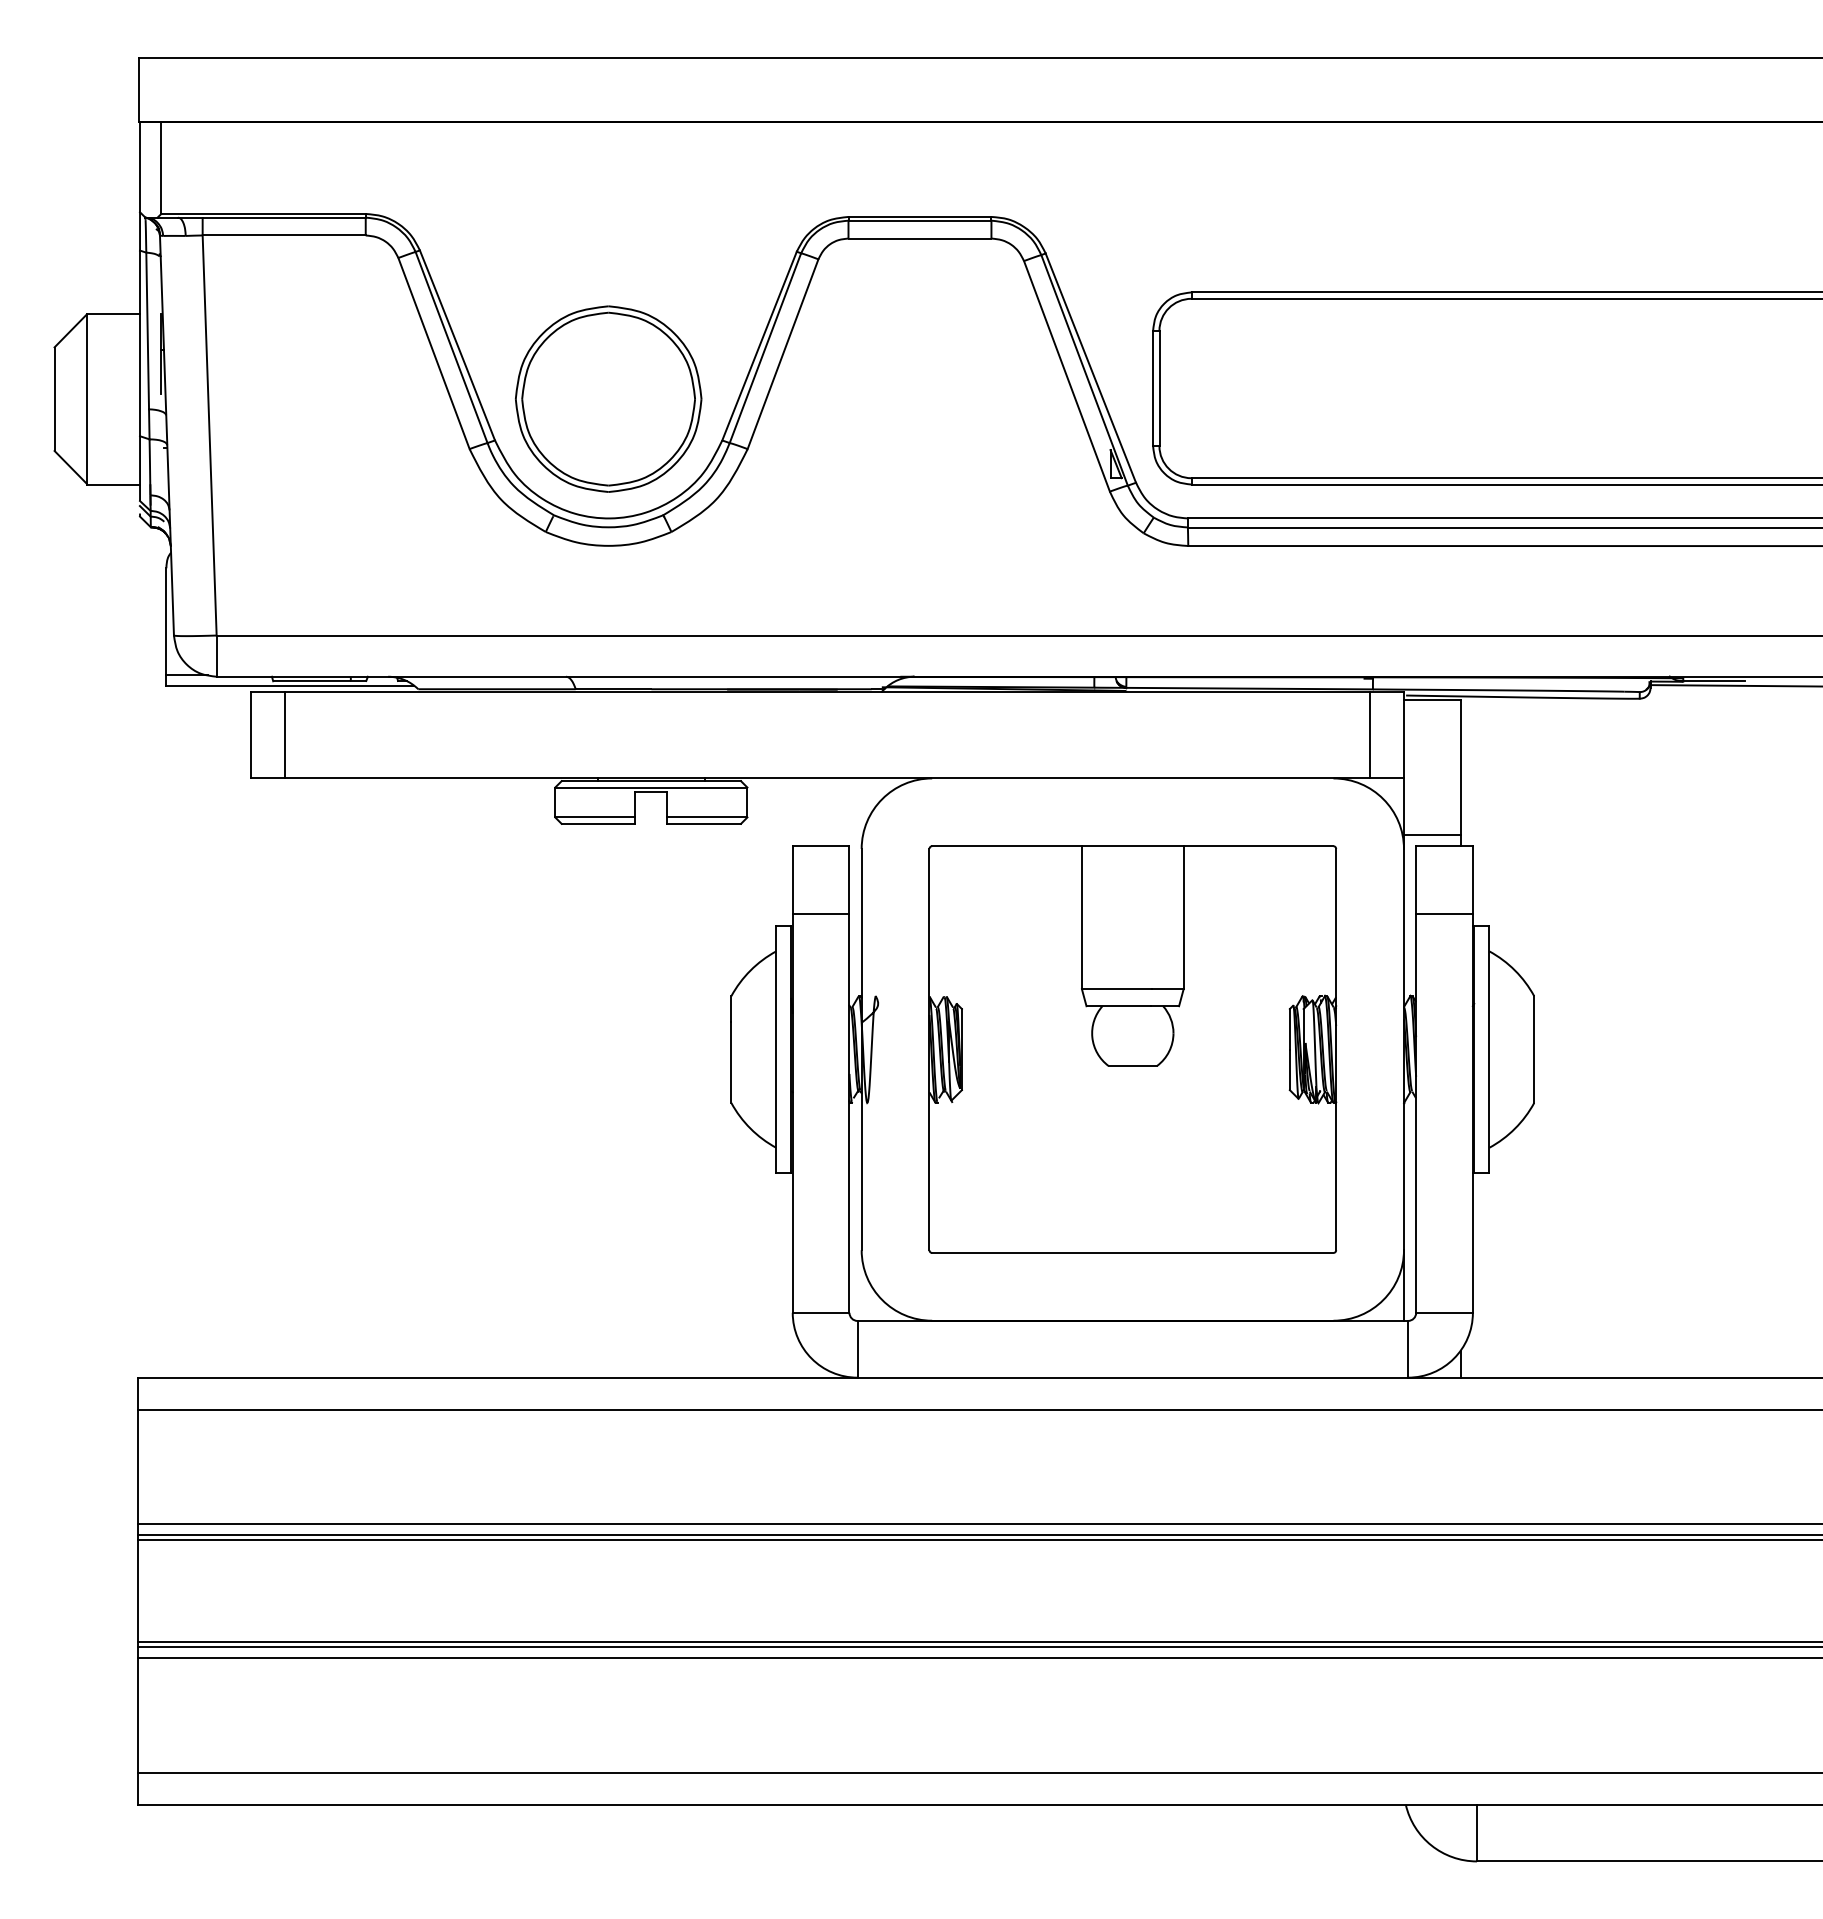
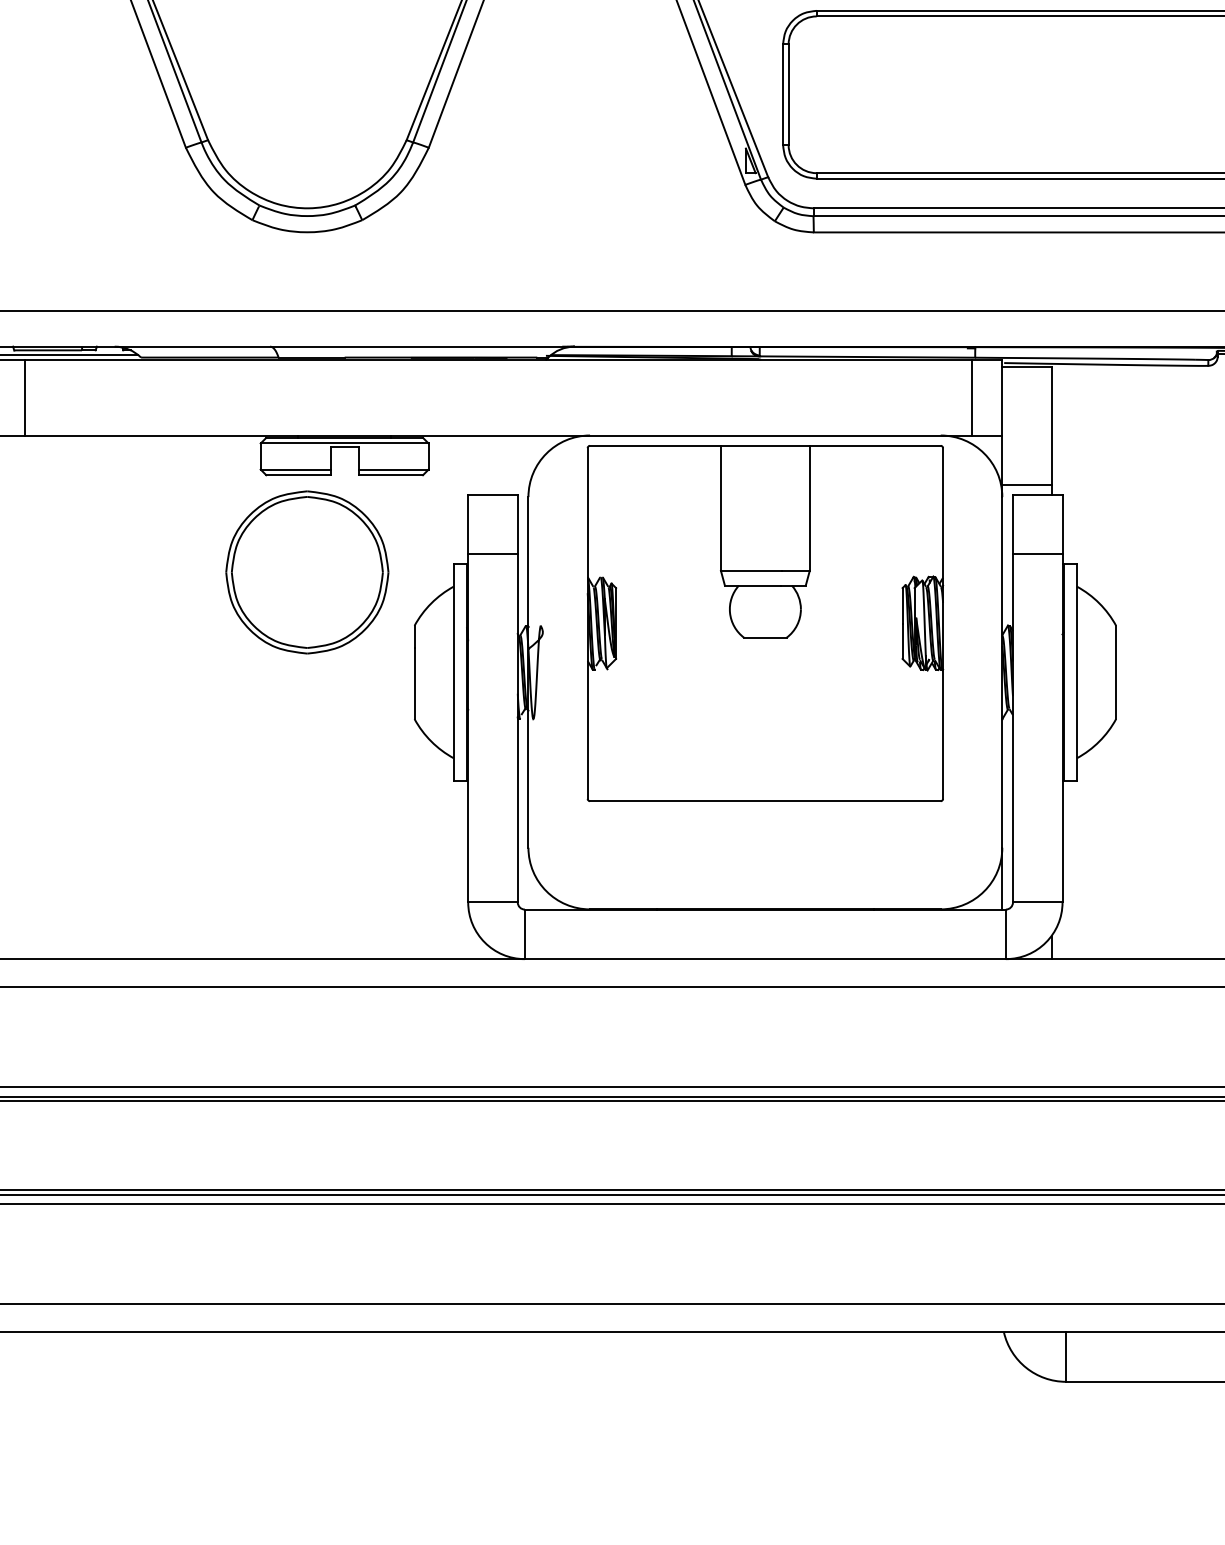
part: (608, 398) -> (307, 571), moved
part: (1132, 1049) -> (765, 623), moved

